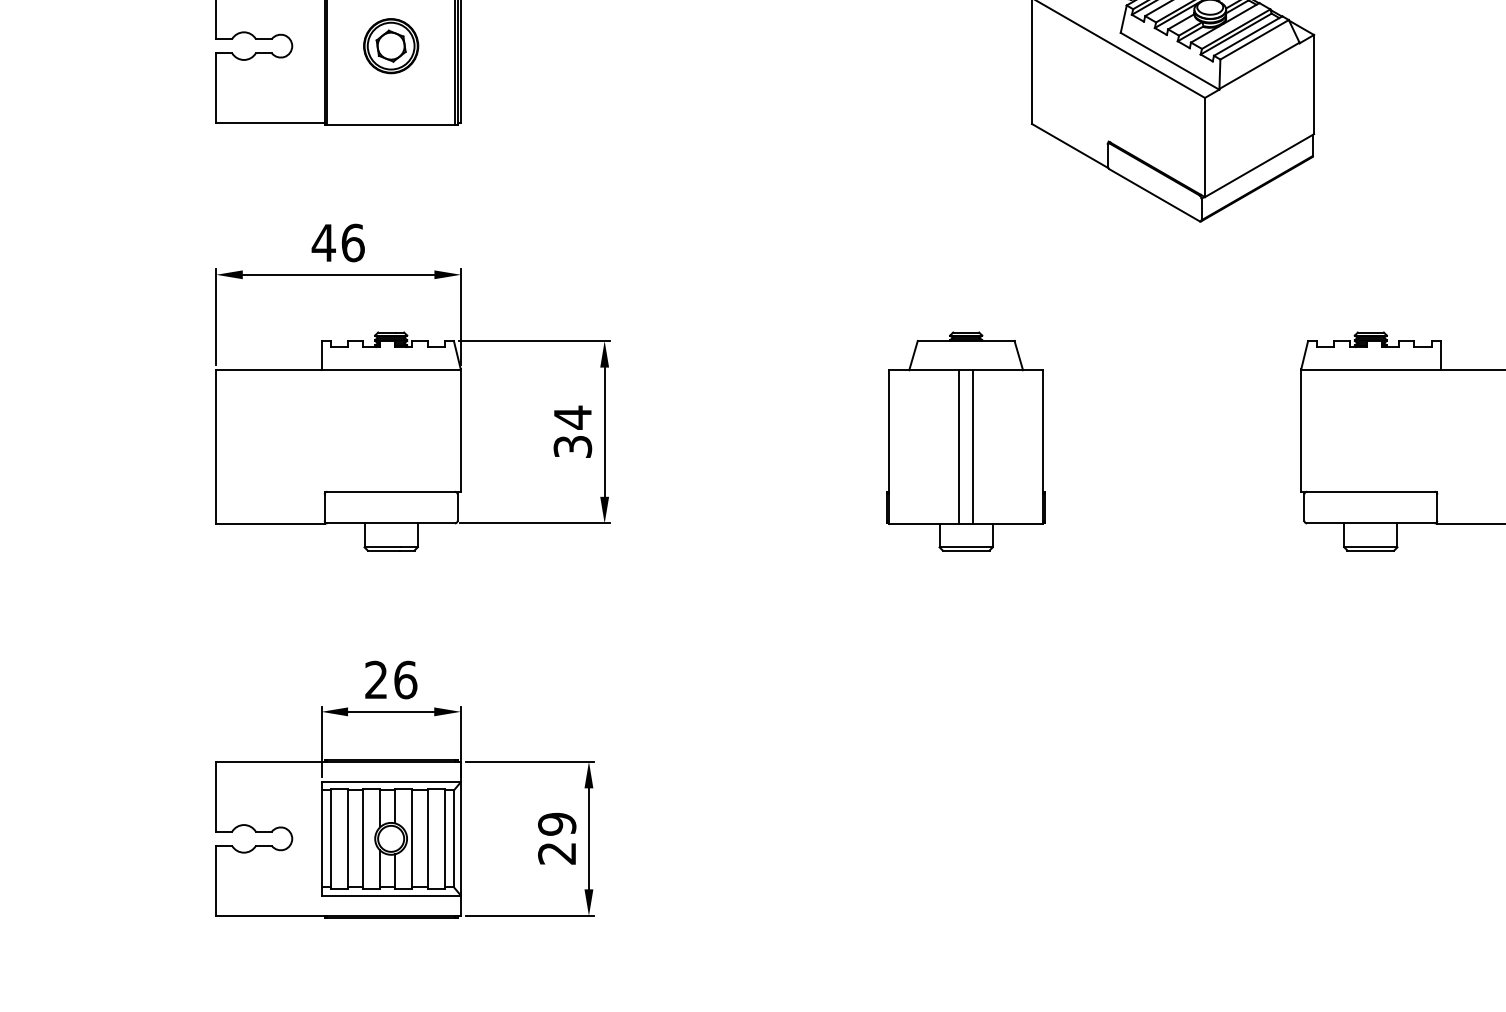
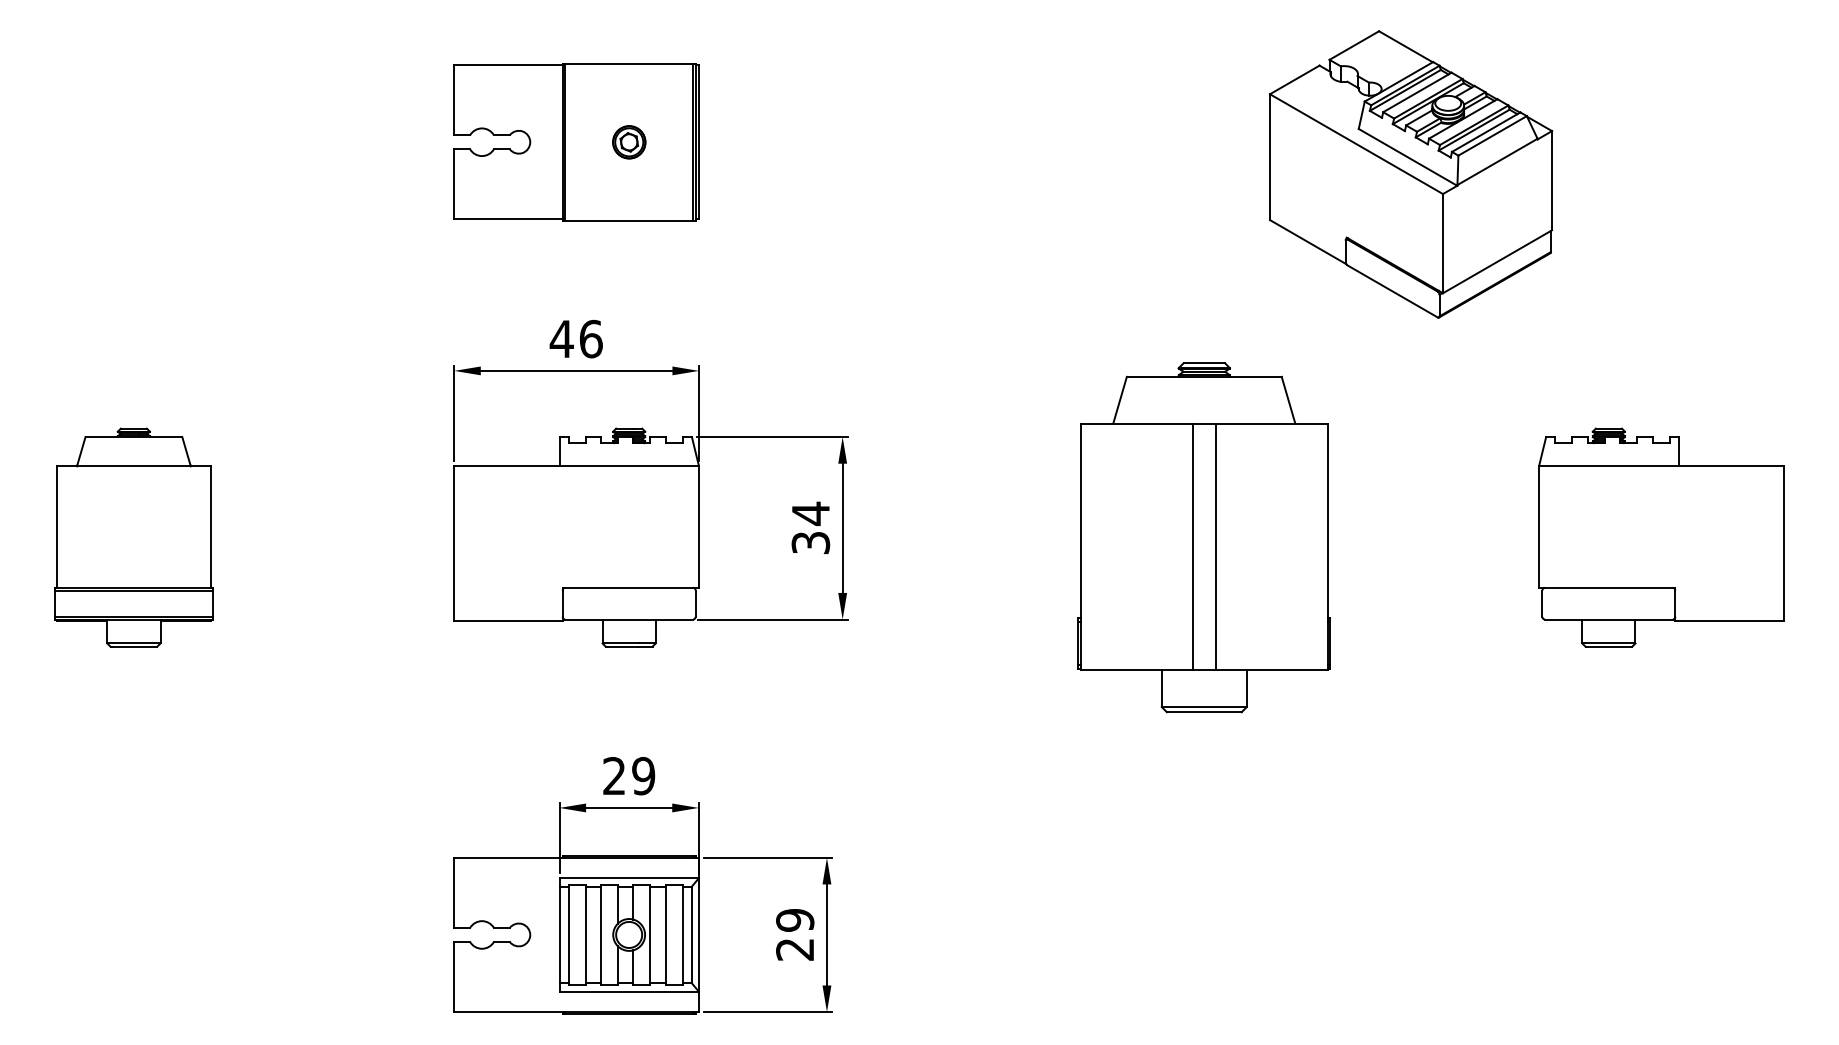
part: (391, 46) -> (629, 142), size x0.6
part: (965, 441) -> (1203, 537), size x1.6
text: (405, 679) -> (643, 775), 26 -> 29

